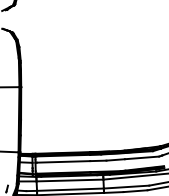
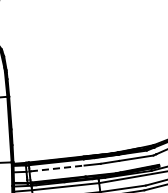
line: (63, 161) -> (57, 168), solid -> dashed

